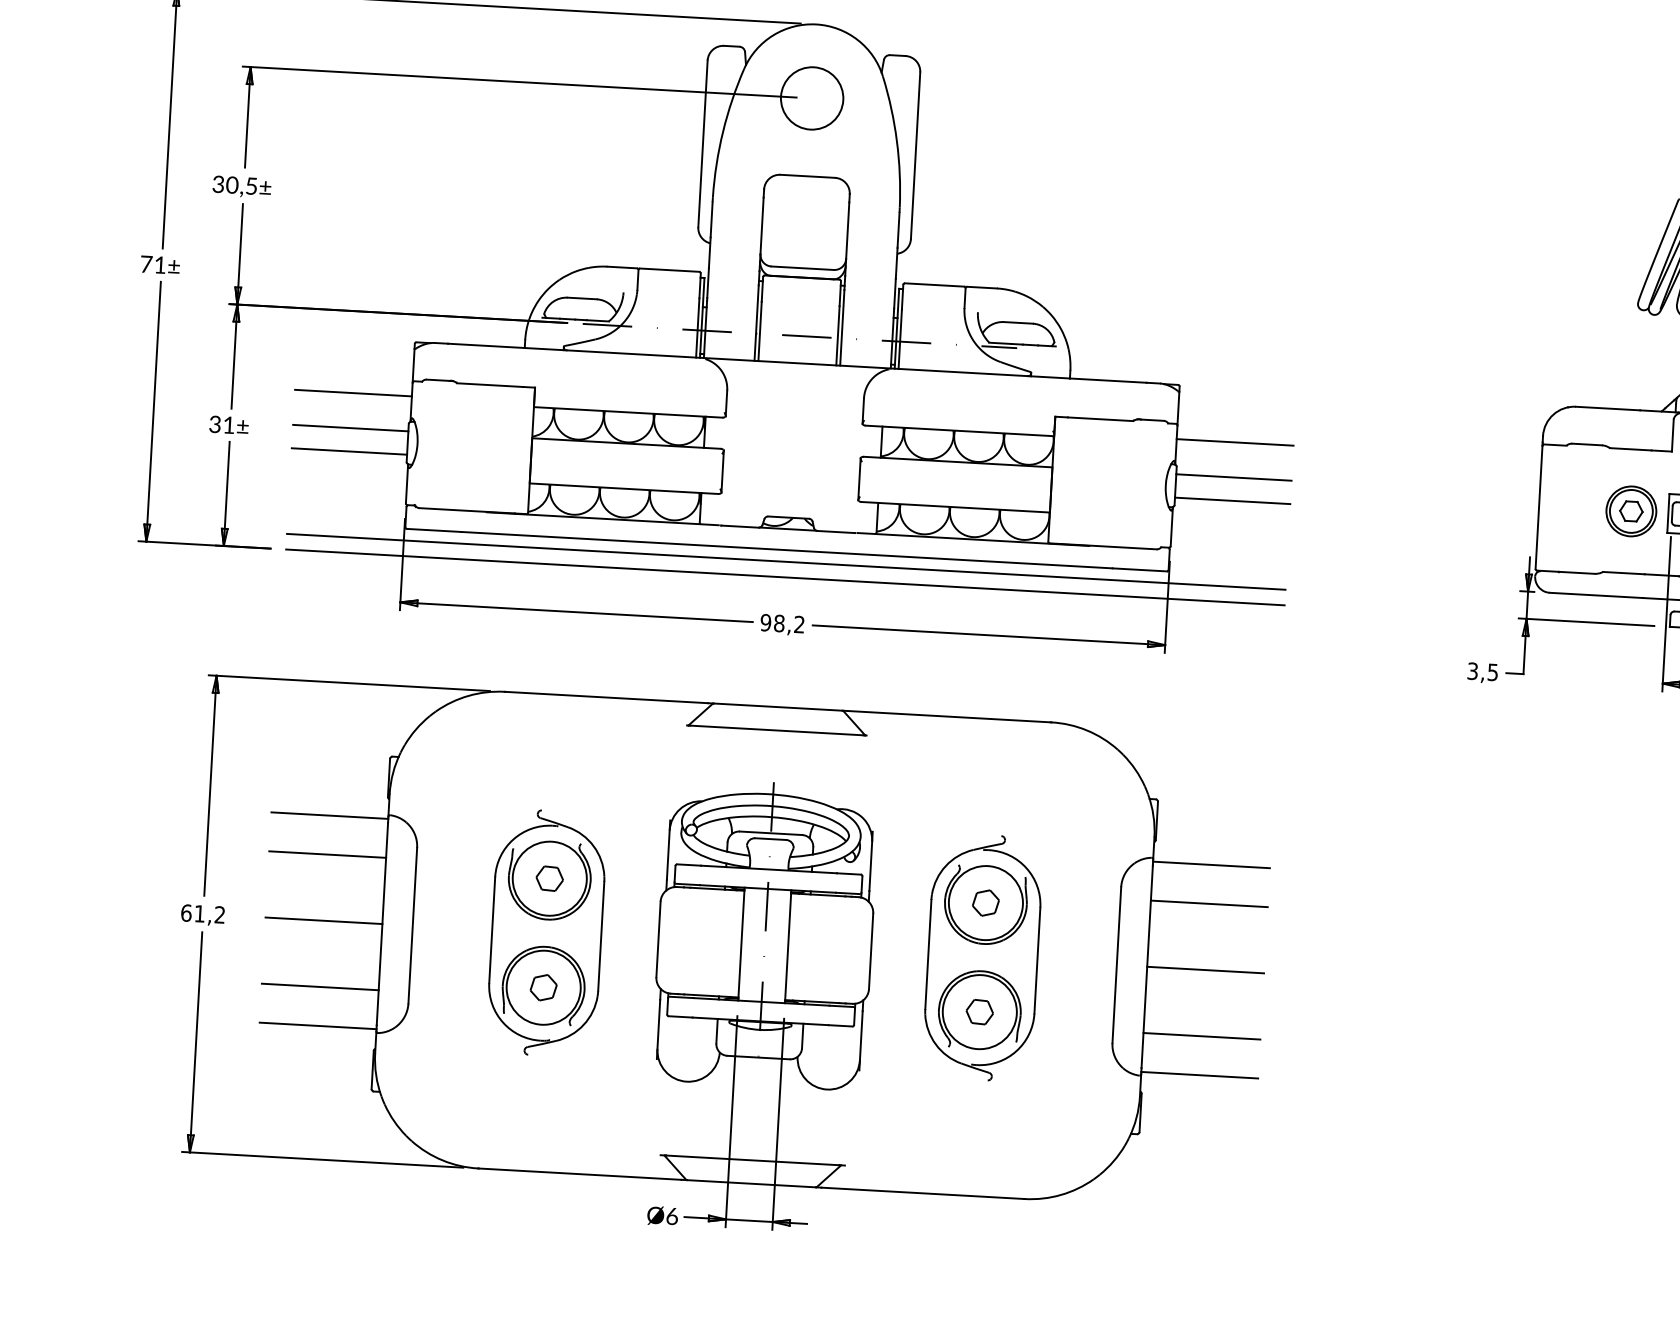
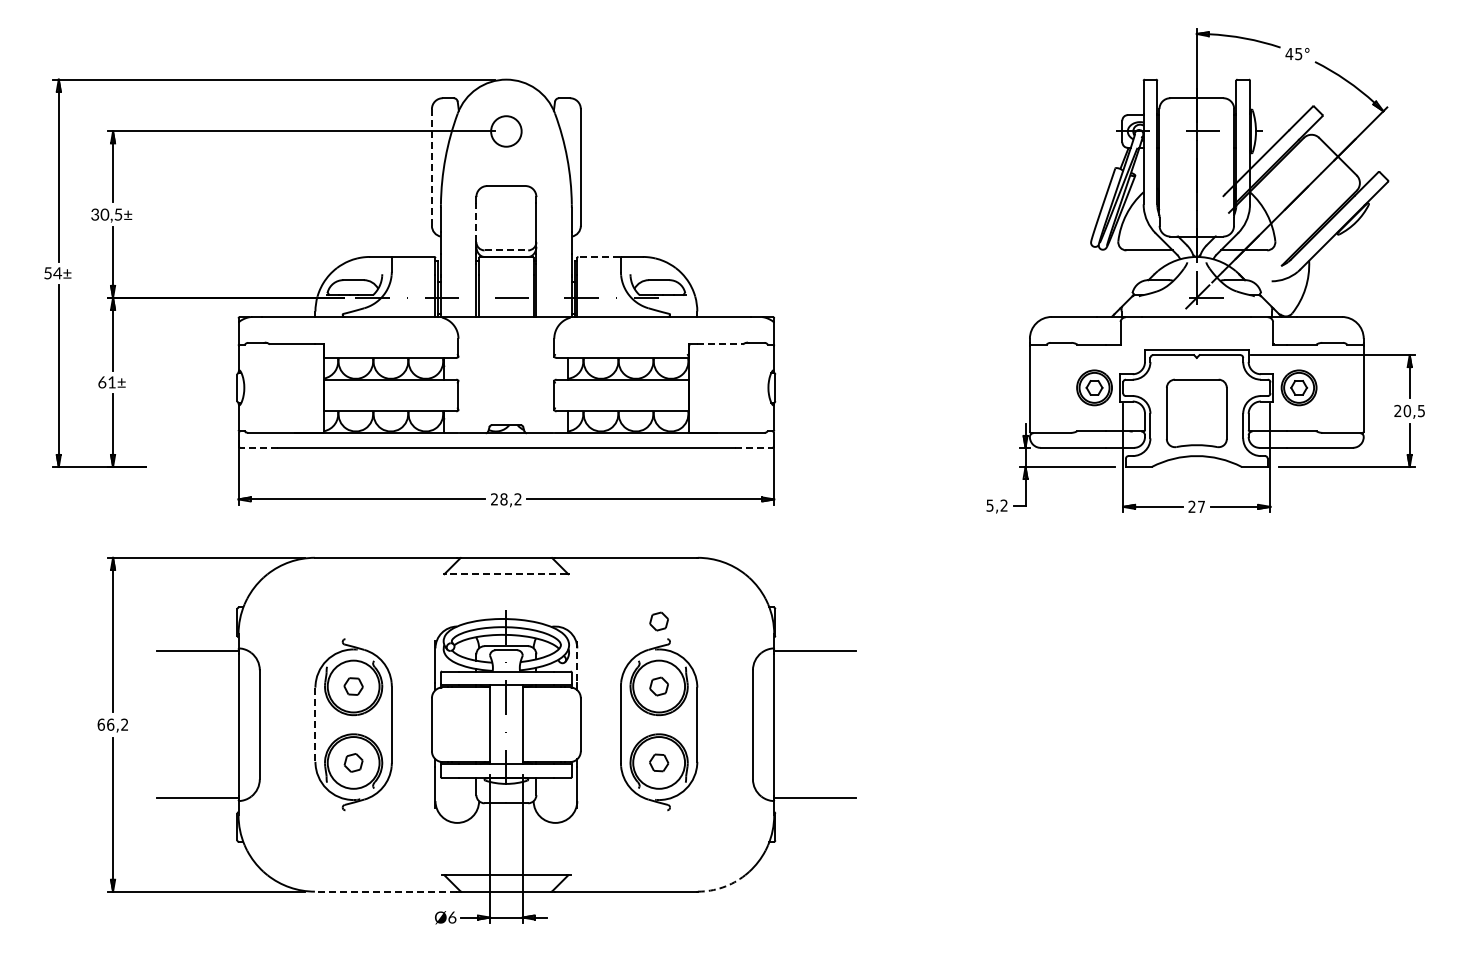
circle: (812, 98) -> (506, 131), size x0.7
line: (702, 143) -> (431, 167), solid -> dashed
line: (762, 226) -> (476, 222), solid -> dashed
text: (154, 265) -> (53, 273), 71± -> 54±
line: (802, 268) -> (506, 250), solid -> dashed
line: (935, 284) -> (599, 256), solid -> dashed
line: (353, 393) -> (197, 355), removed
line: (1100, 419) -> (720, 344), solid -> dashed
text: (215, 423) -> (102, 381), 31± -> 61±
line: (349, 427) -> (196, 379), removed
line: (1235, 442) -> (815, 355), removed
line: (348, 452) -> (196, 396), removed
line: (1233, 477) -> (815, 379), removed
line: (1232, 501) -> (815, 396), removed
line: (433, 529) -> (258, 447), solid -> dashed
line: (786, 562) -> (506, 456), removed
line: (1141, 569) -> (754, 447), solid -> dashed
line: (785, 576) -> (506, 466), removed
text: (765, 622) -> (494, 499), 98,2 -> 28,2
text: (1482, 671) -> (996, 505), 3,5 -> 5,2
line: (776, 730) -> (506, 574), solid -> dashed
part: (990, 810) -> (658, 621), added
line: (327, 854) -> (197, 678), removed
line: (871, 860) -> (577, 661), solid -> dashed
line: (1209, 904) -> (815, 678), removed
text: (199, 913) -> (110, 724), 61,2 -> 66,2
line: (323, 920) -> (197, 724), removed
line: (492, 931) -> (315, 725), solid -> dashed
line: (1206, 969) -> (815, 724), removed
line: (320, 987) -> (197, 771), removed
line: (1202, 1036) -> (815, 771), removed
line: (580, 1173) -> (386, 891), solid -> dashed
arc: (1060, 1195) -> (722, 887), solid -> dashed

